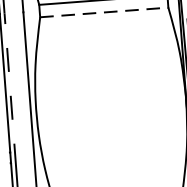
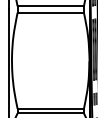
line: (105, 11) -> (51, 12), dashed -> solid

